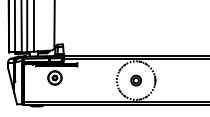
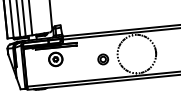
part: (135, 80) -> (102, 59), moved

